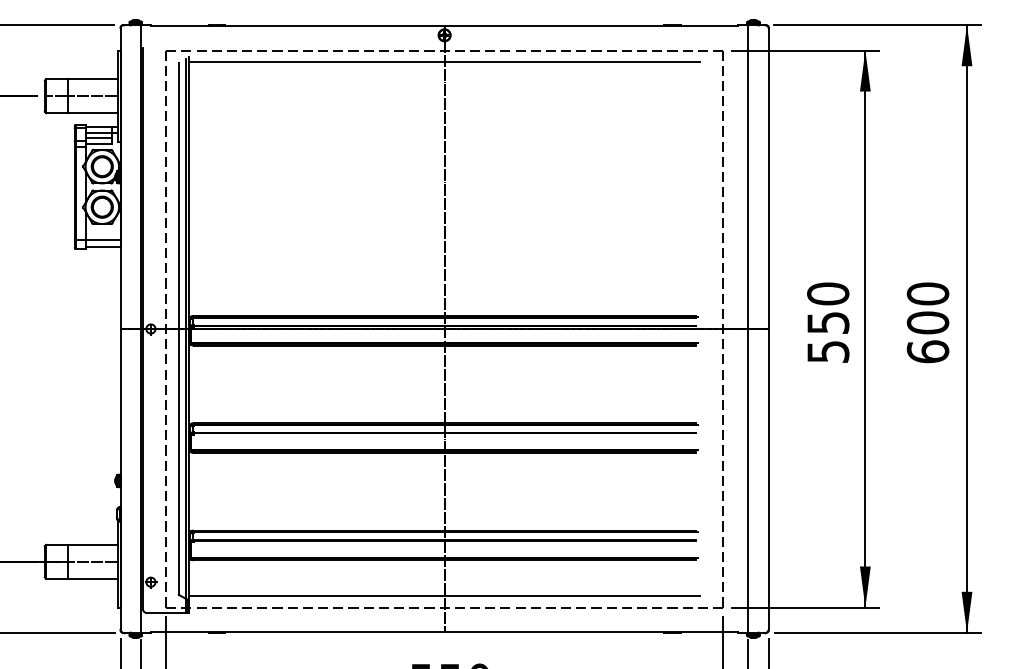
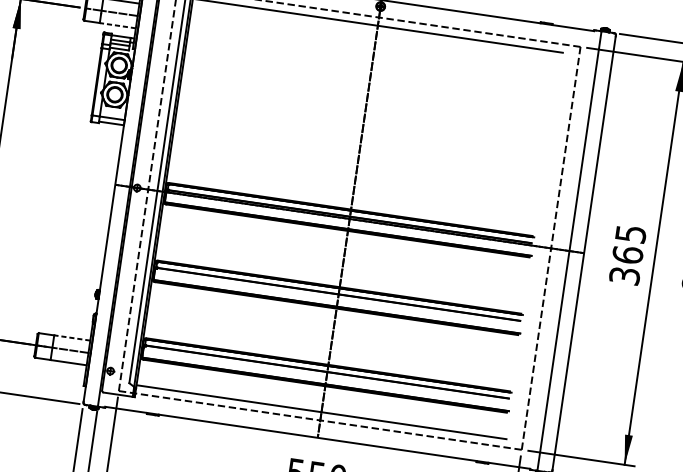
line: (92, 113) -> (117, 25), solid -> dashed
text: (828, 322) -> (628, 254), 550 -> 365
line: (92, 544) -> (72, 337), solid -> dashed

